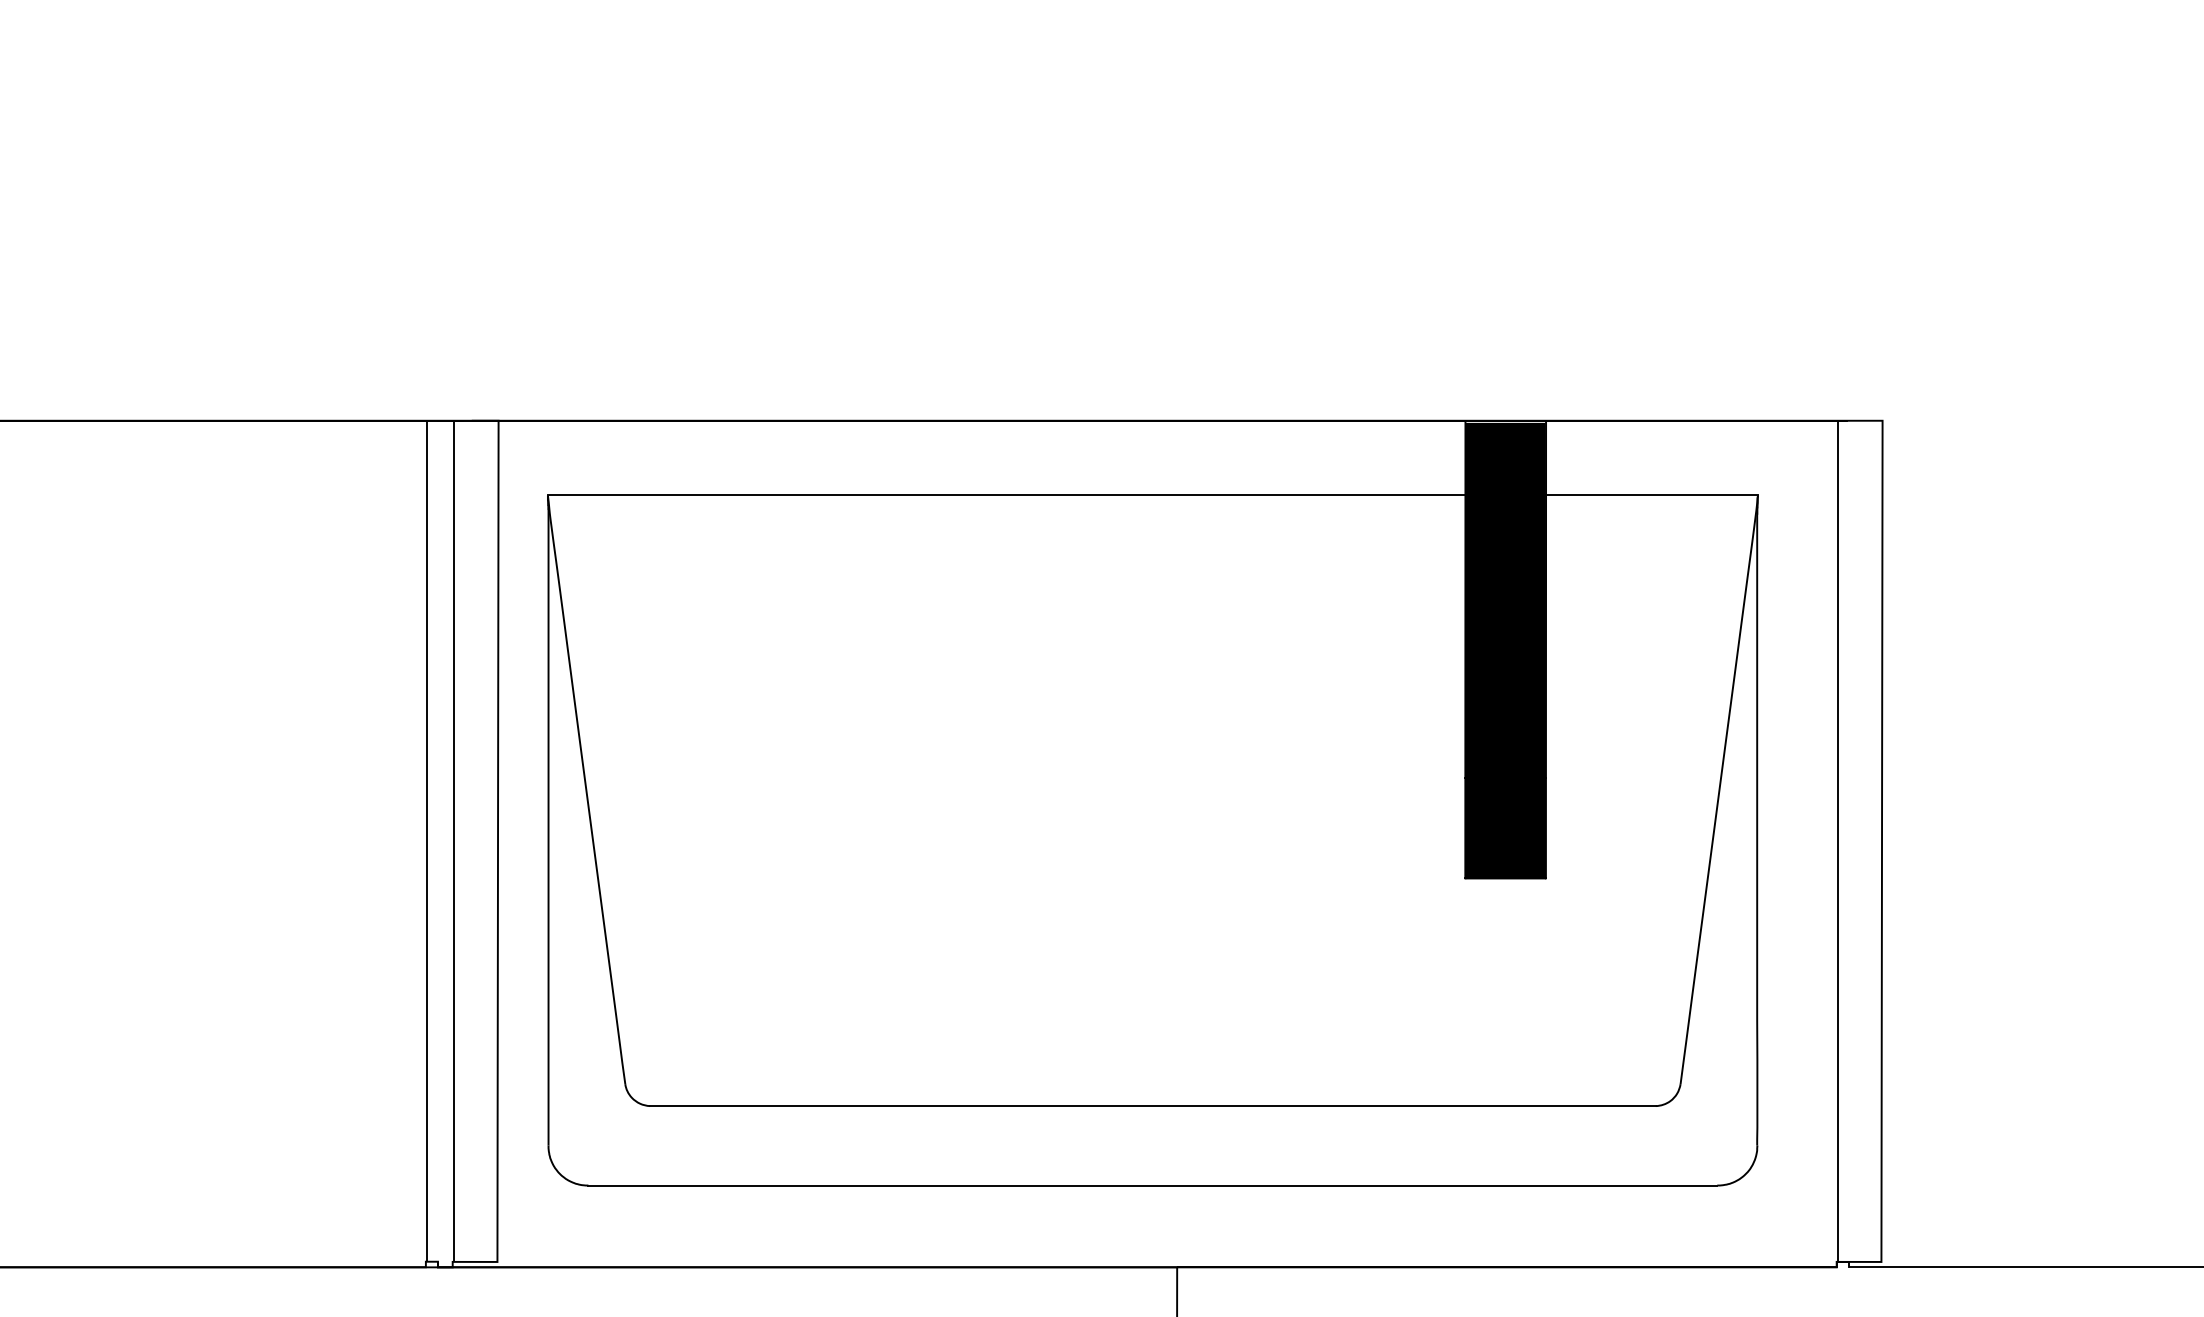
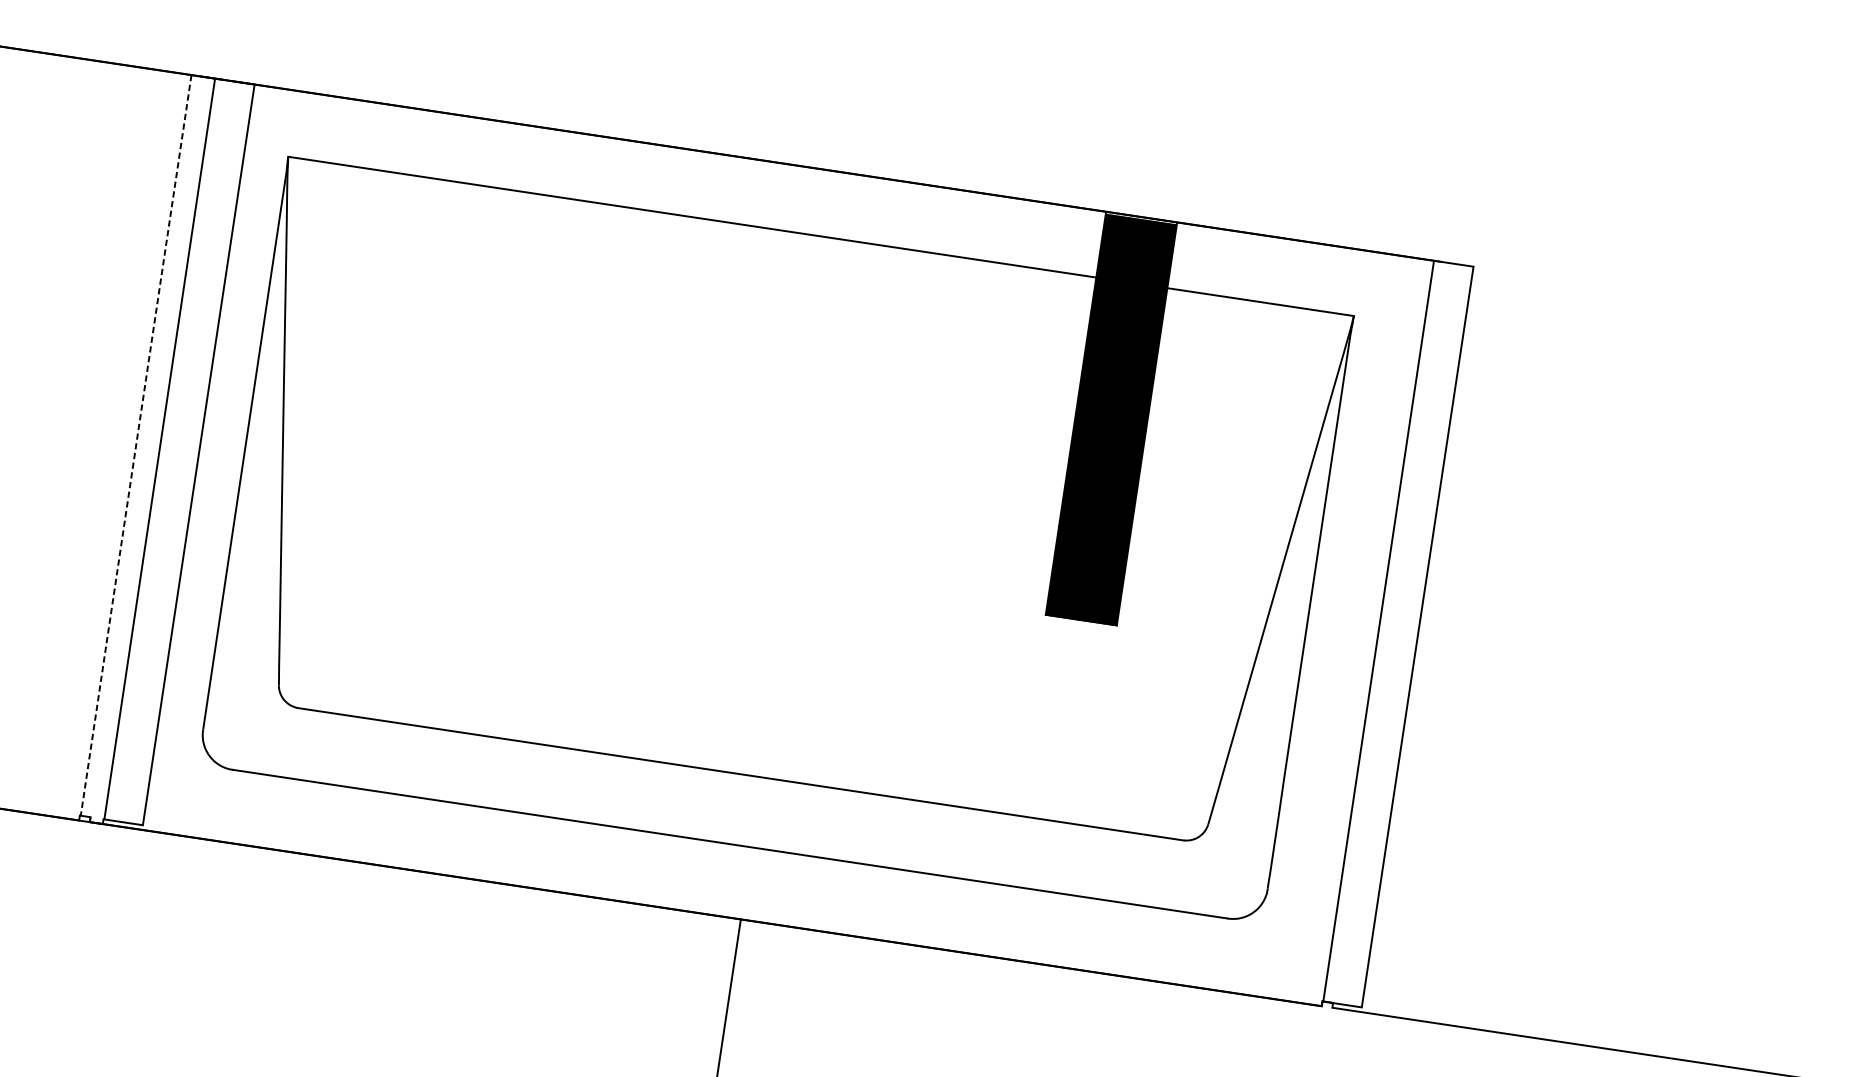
line: (426, 841) -> (135, 445), solid -> dashed

